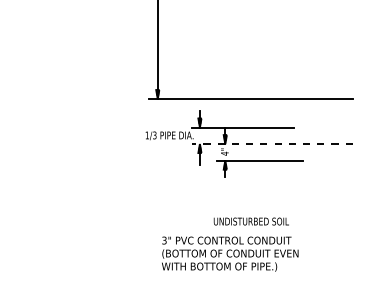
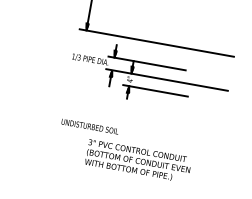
line: (271, 144) -> (166, 80), dashed -> solid
text: (250, 221) -> (89, 126), moved
text: (230, 253) -> (138, 161), moved

